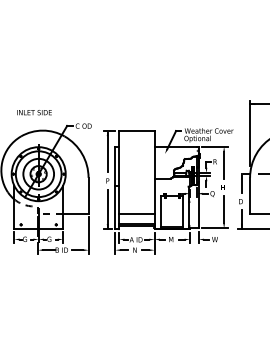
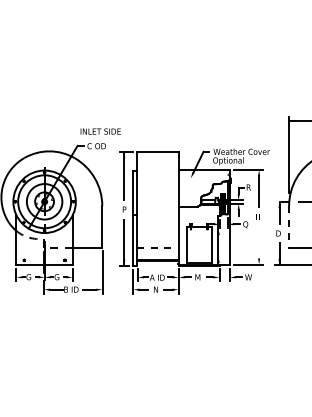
text: (34, 112) -> (100, 131), moved
line: (250, 195) -> (289, 226), solid -> dashed
line: (224, 209) -> (259, 242), removed
line: (136, 213) -> (157, 247), solid -> dashed

